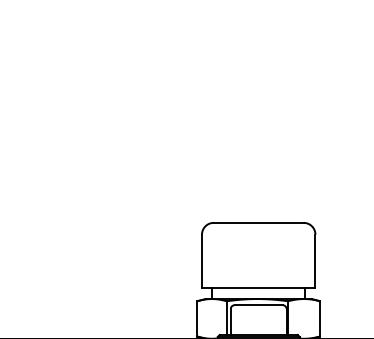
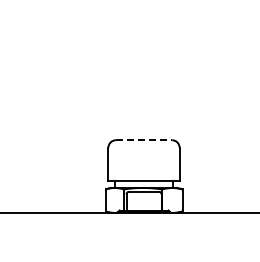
line: (259, 223) -> (144, 140), solid -> dashed

